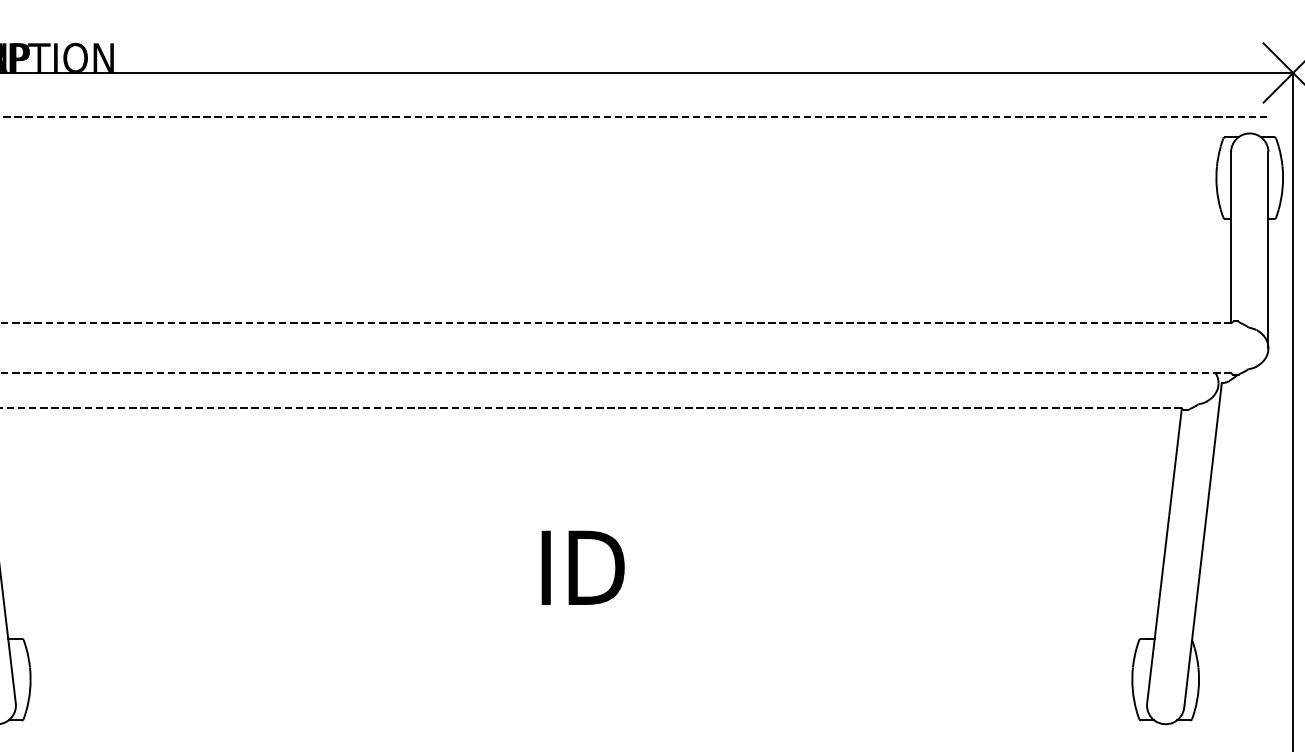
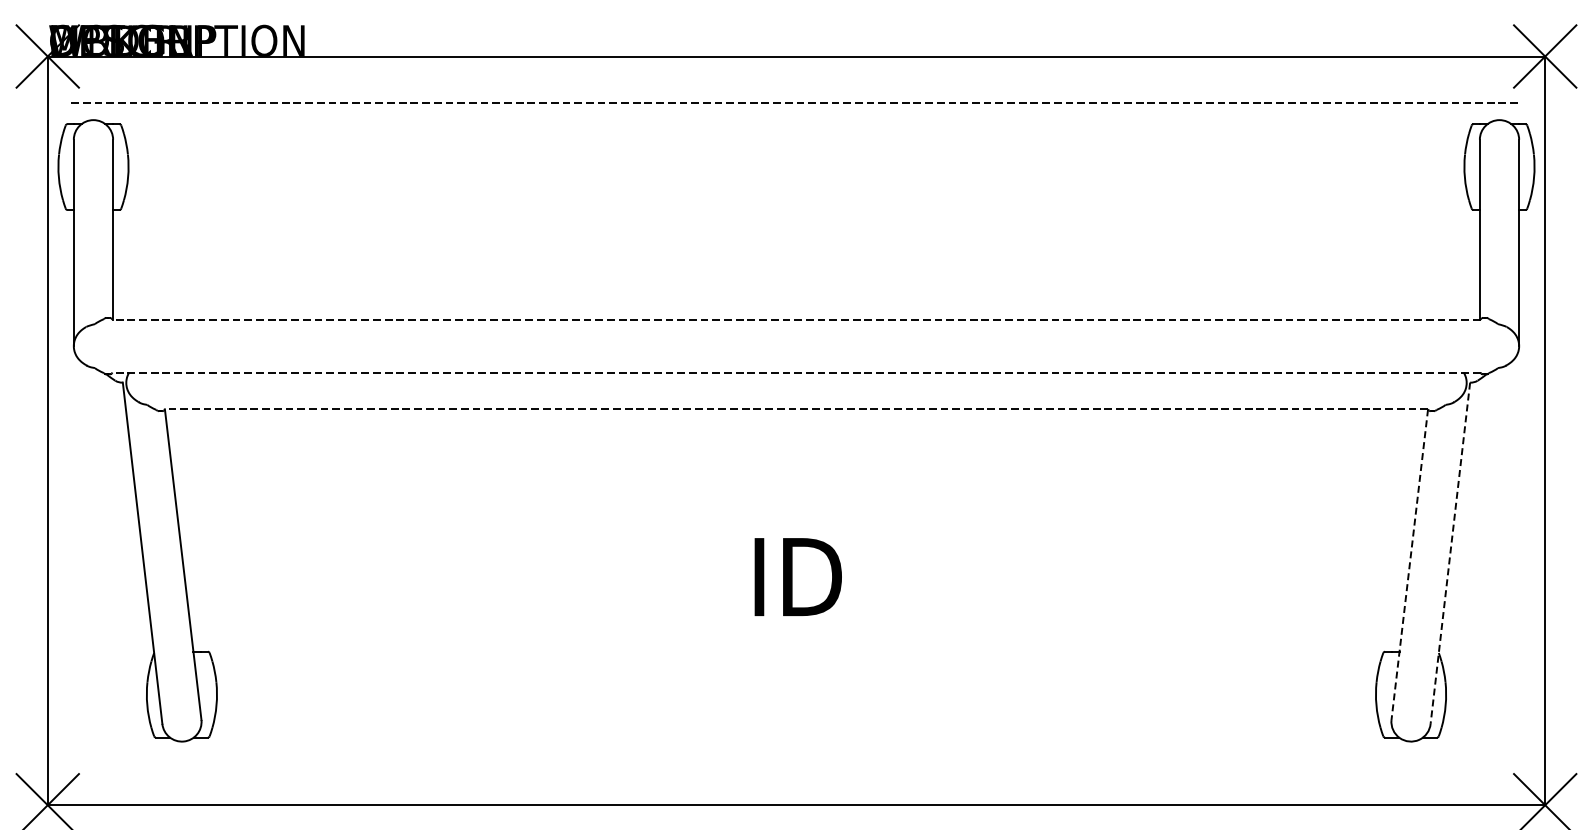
line: (1203, 545) -> (1450, 553), solid -> dashed
line: (1164, 556) -> (1409, 565), solid -> dashed

